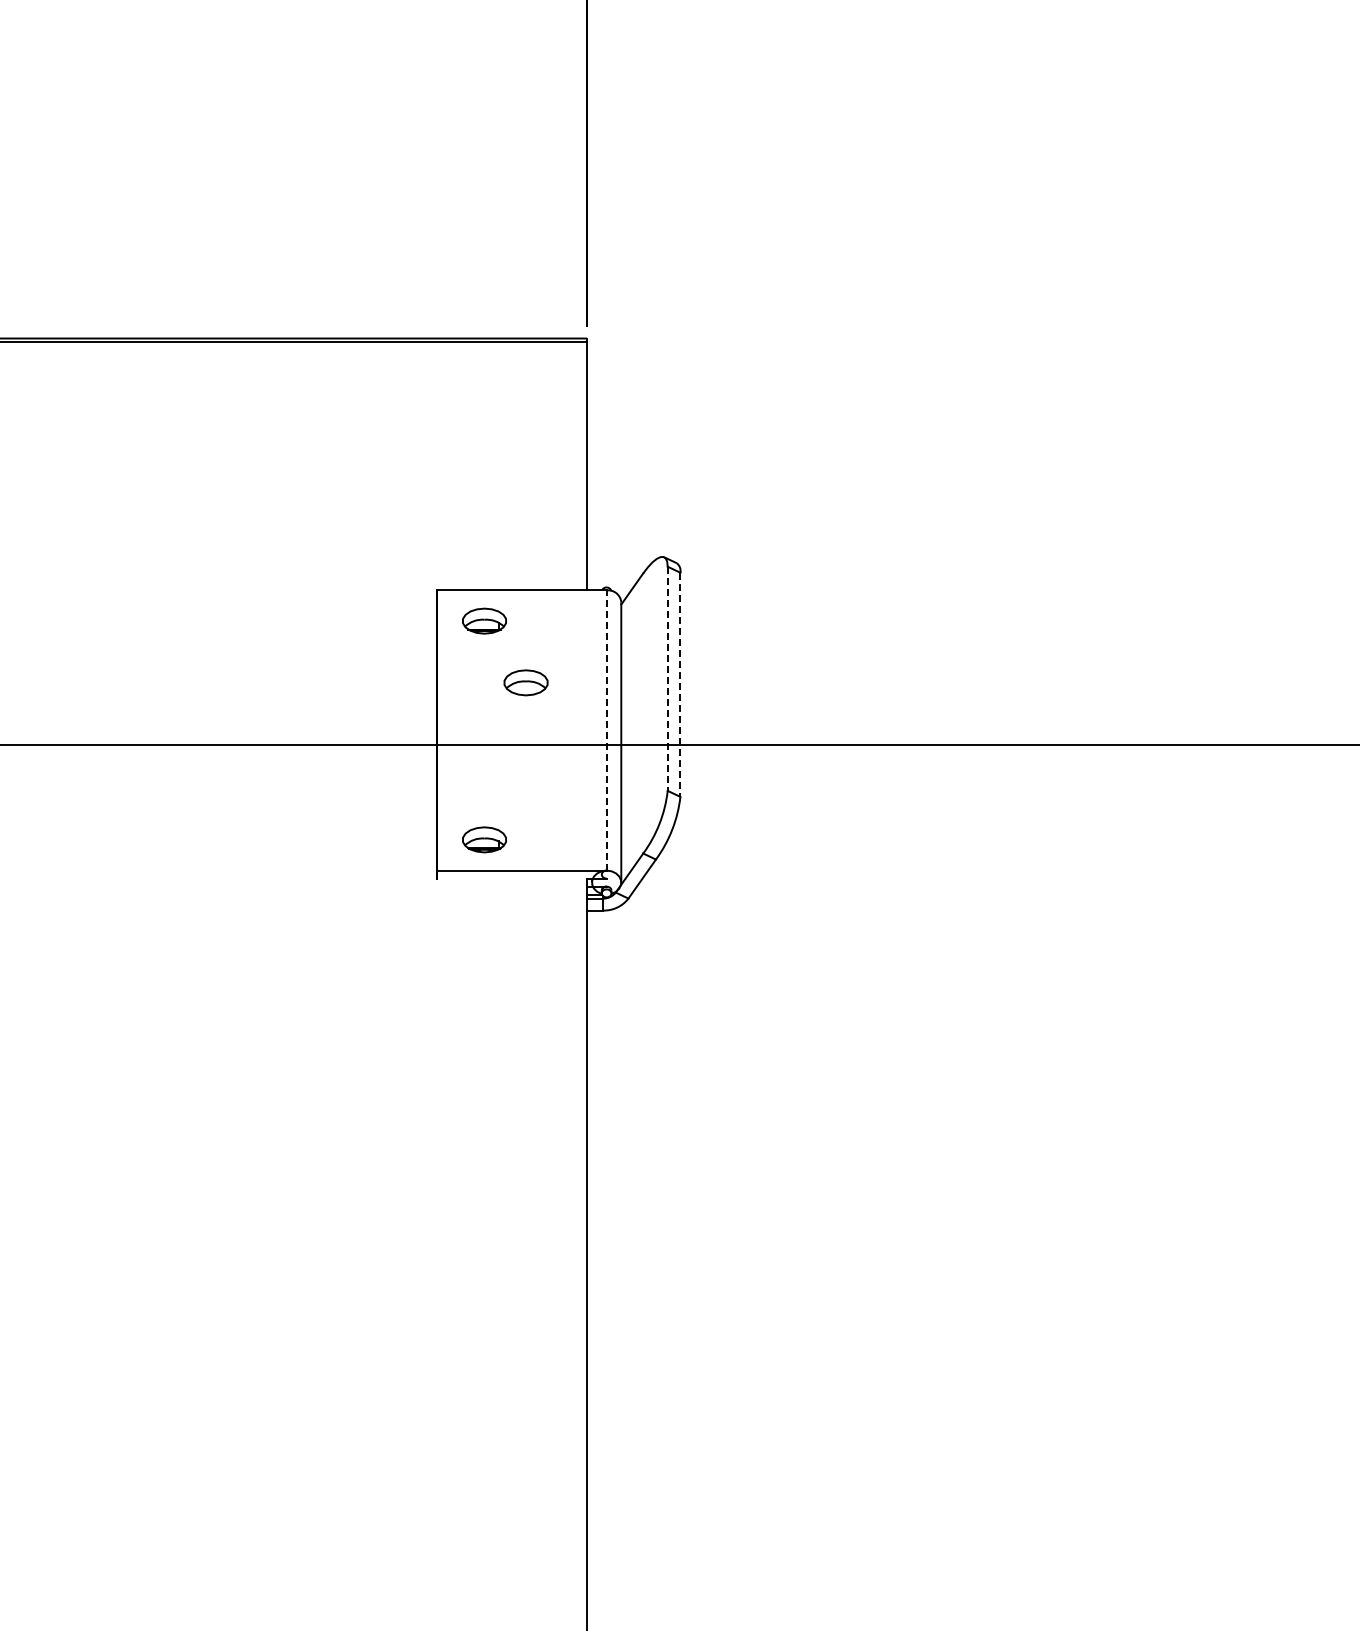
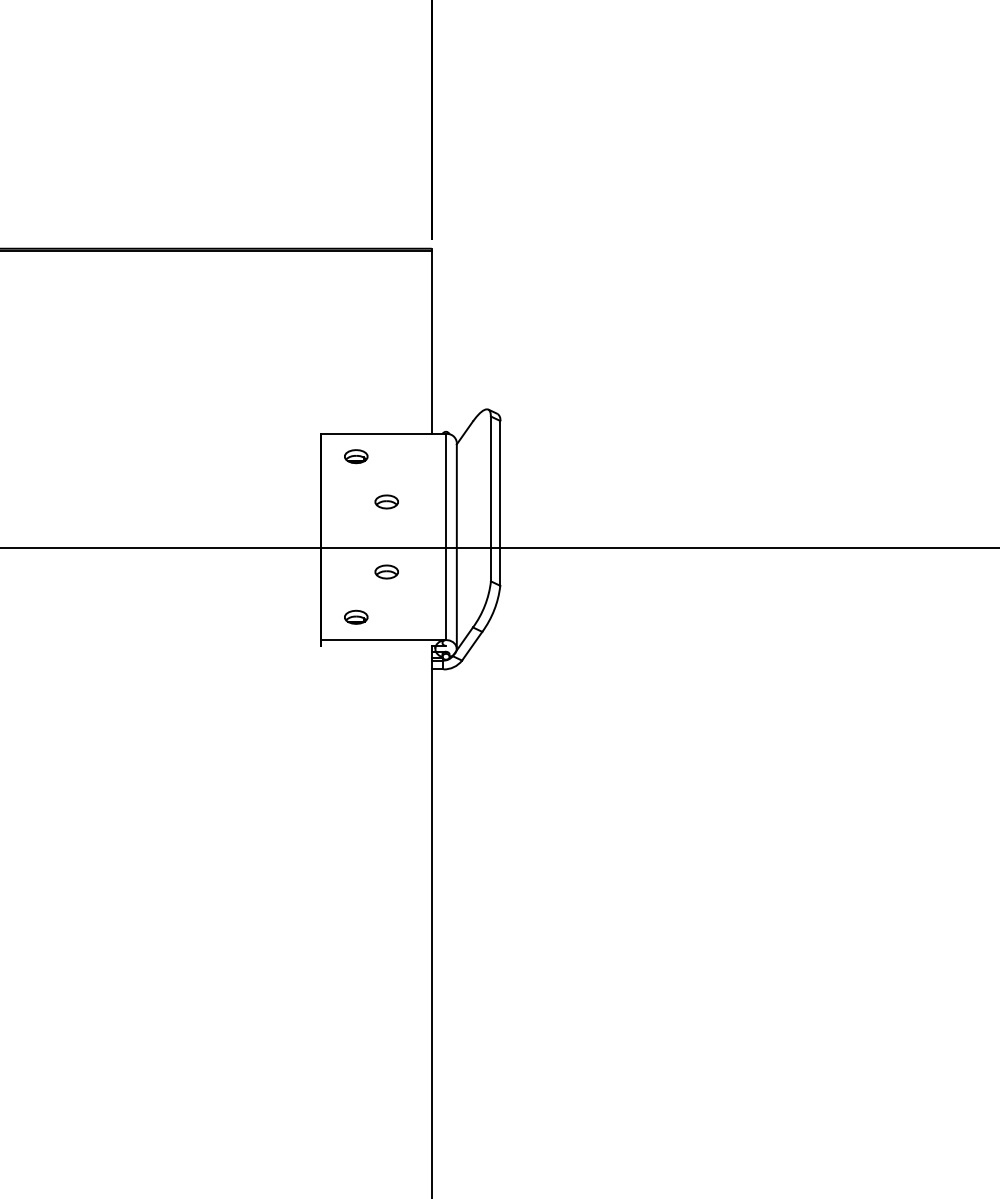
part: (484, 621) -> (356, 456), size x0.71
line: (667, 679) -> (490, 499), dashed -> solid
part: (525, 682) -> (386, 501), size x0.71
line: (680, 685) -> (500, 503), dashed -> solid
line: (606, 730) -> (445, 536), dashed -> solid
part: (525, 777) -> (386, 571), added
part: (484, 839) -> (356, 617), size x0.71

